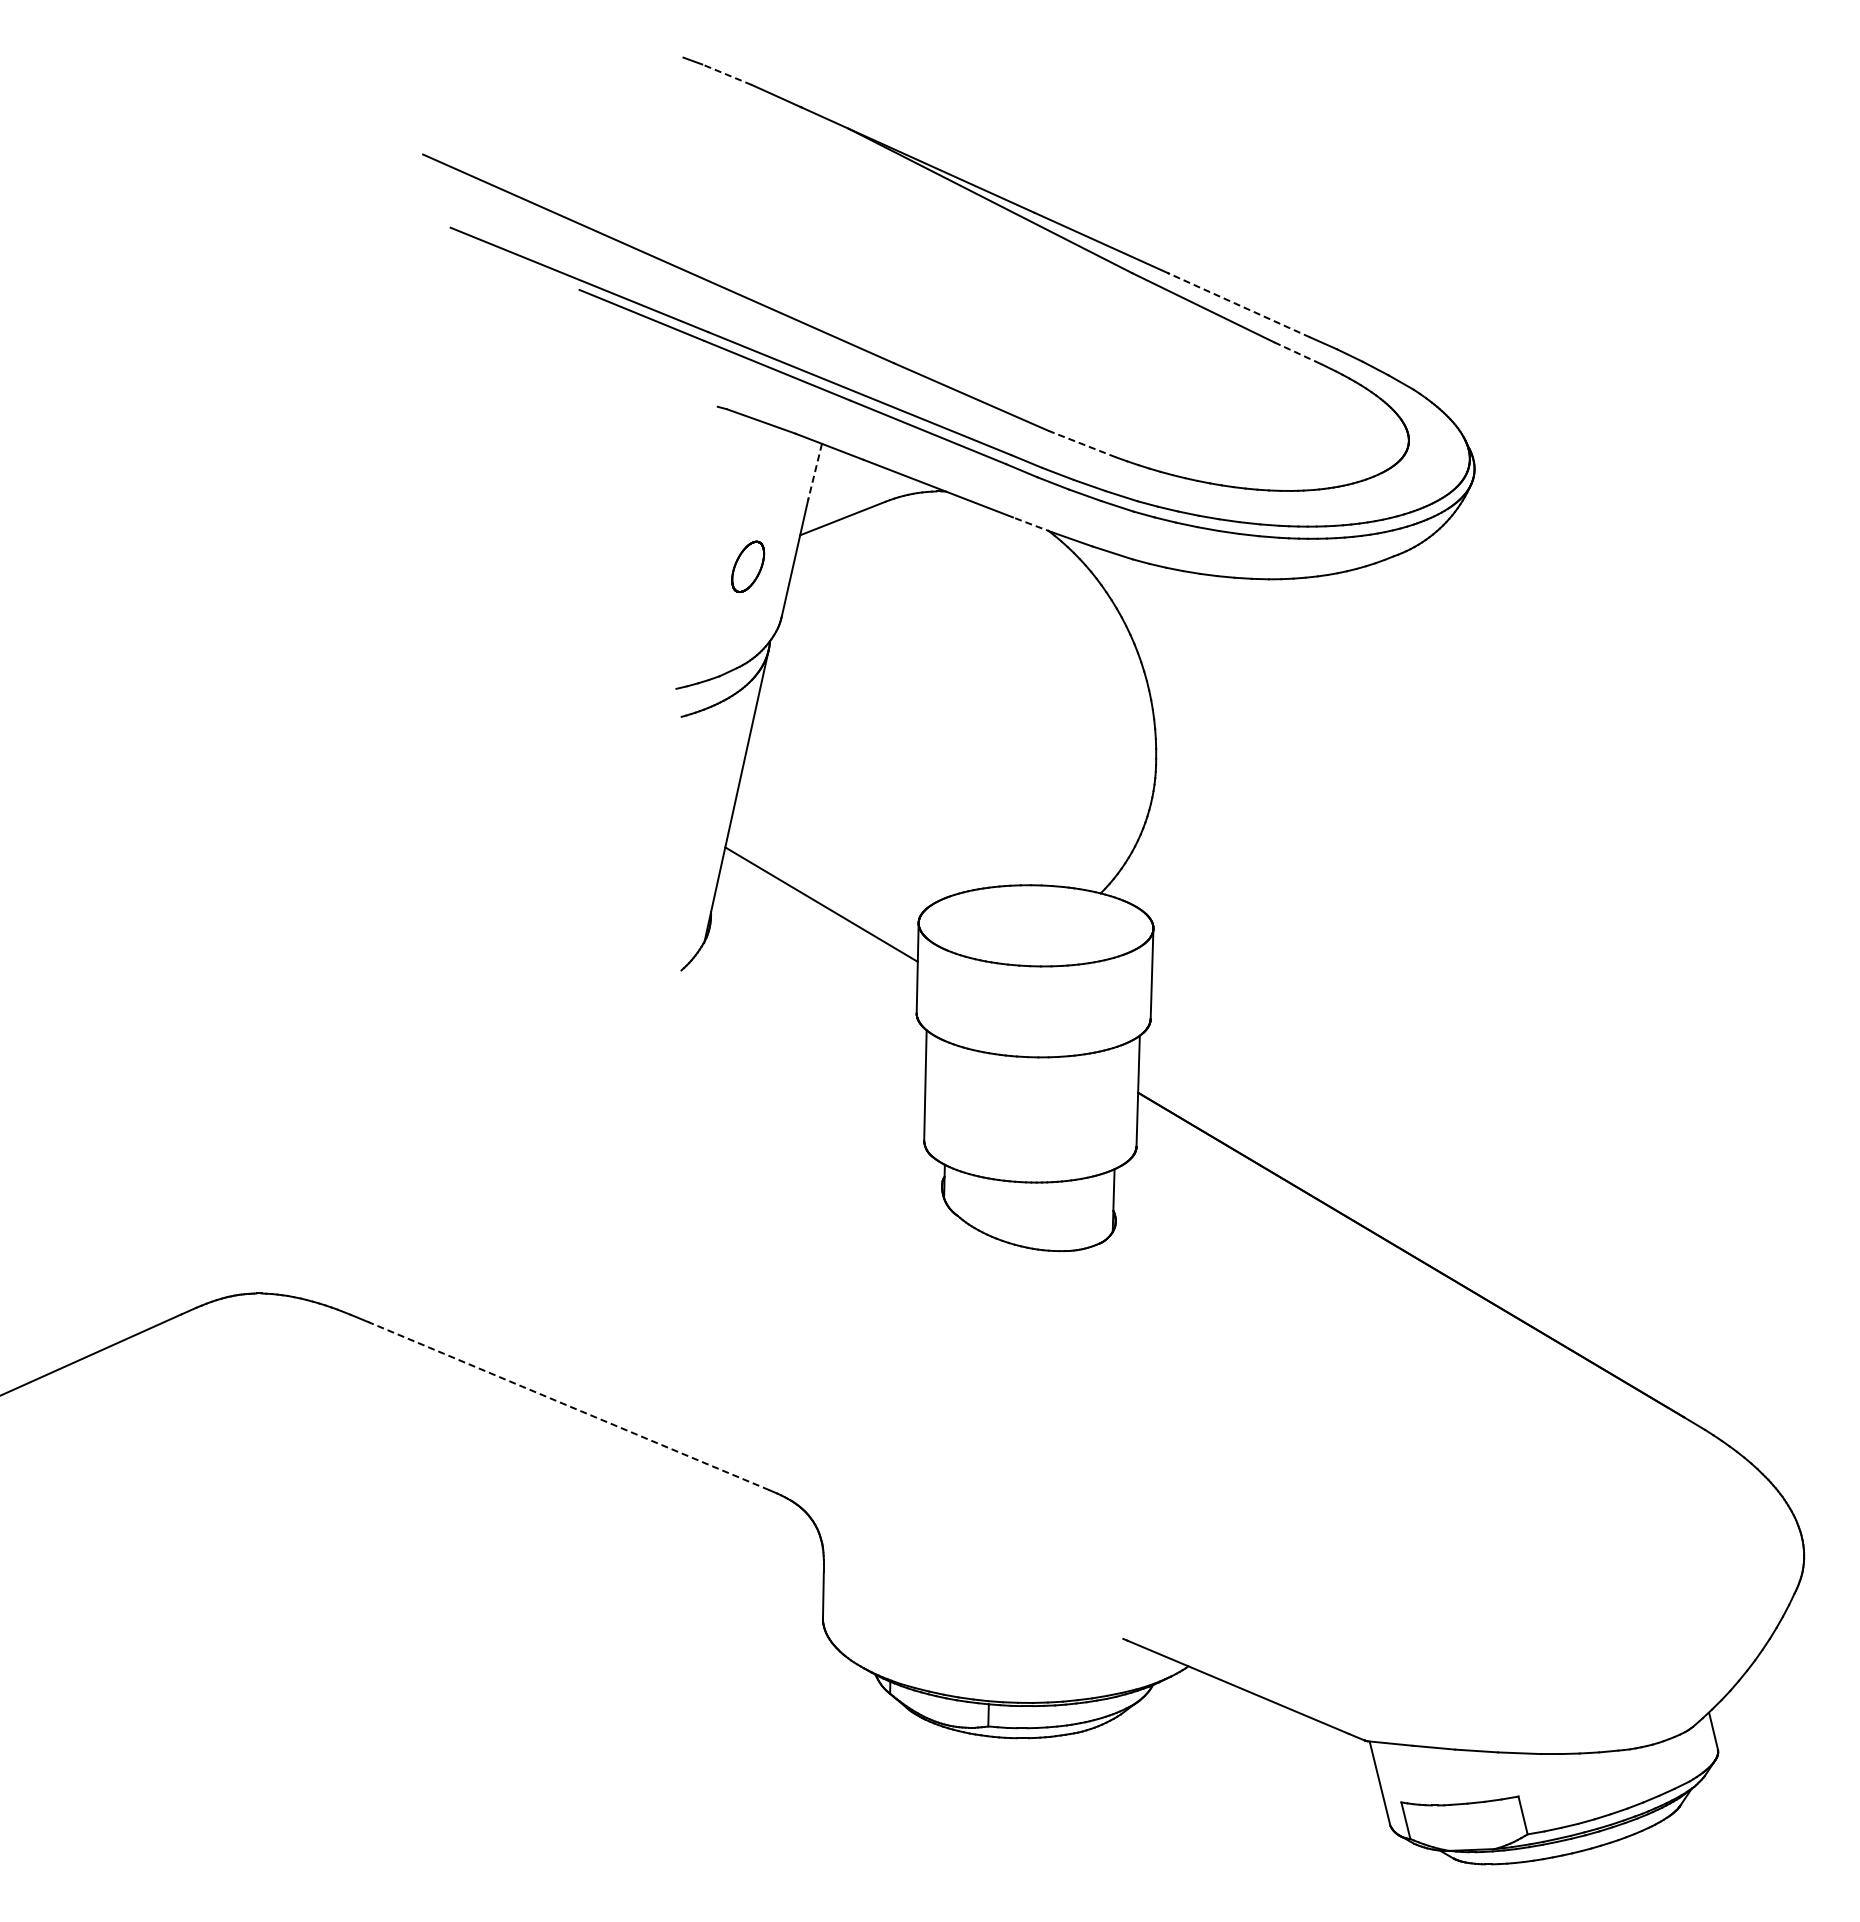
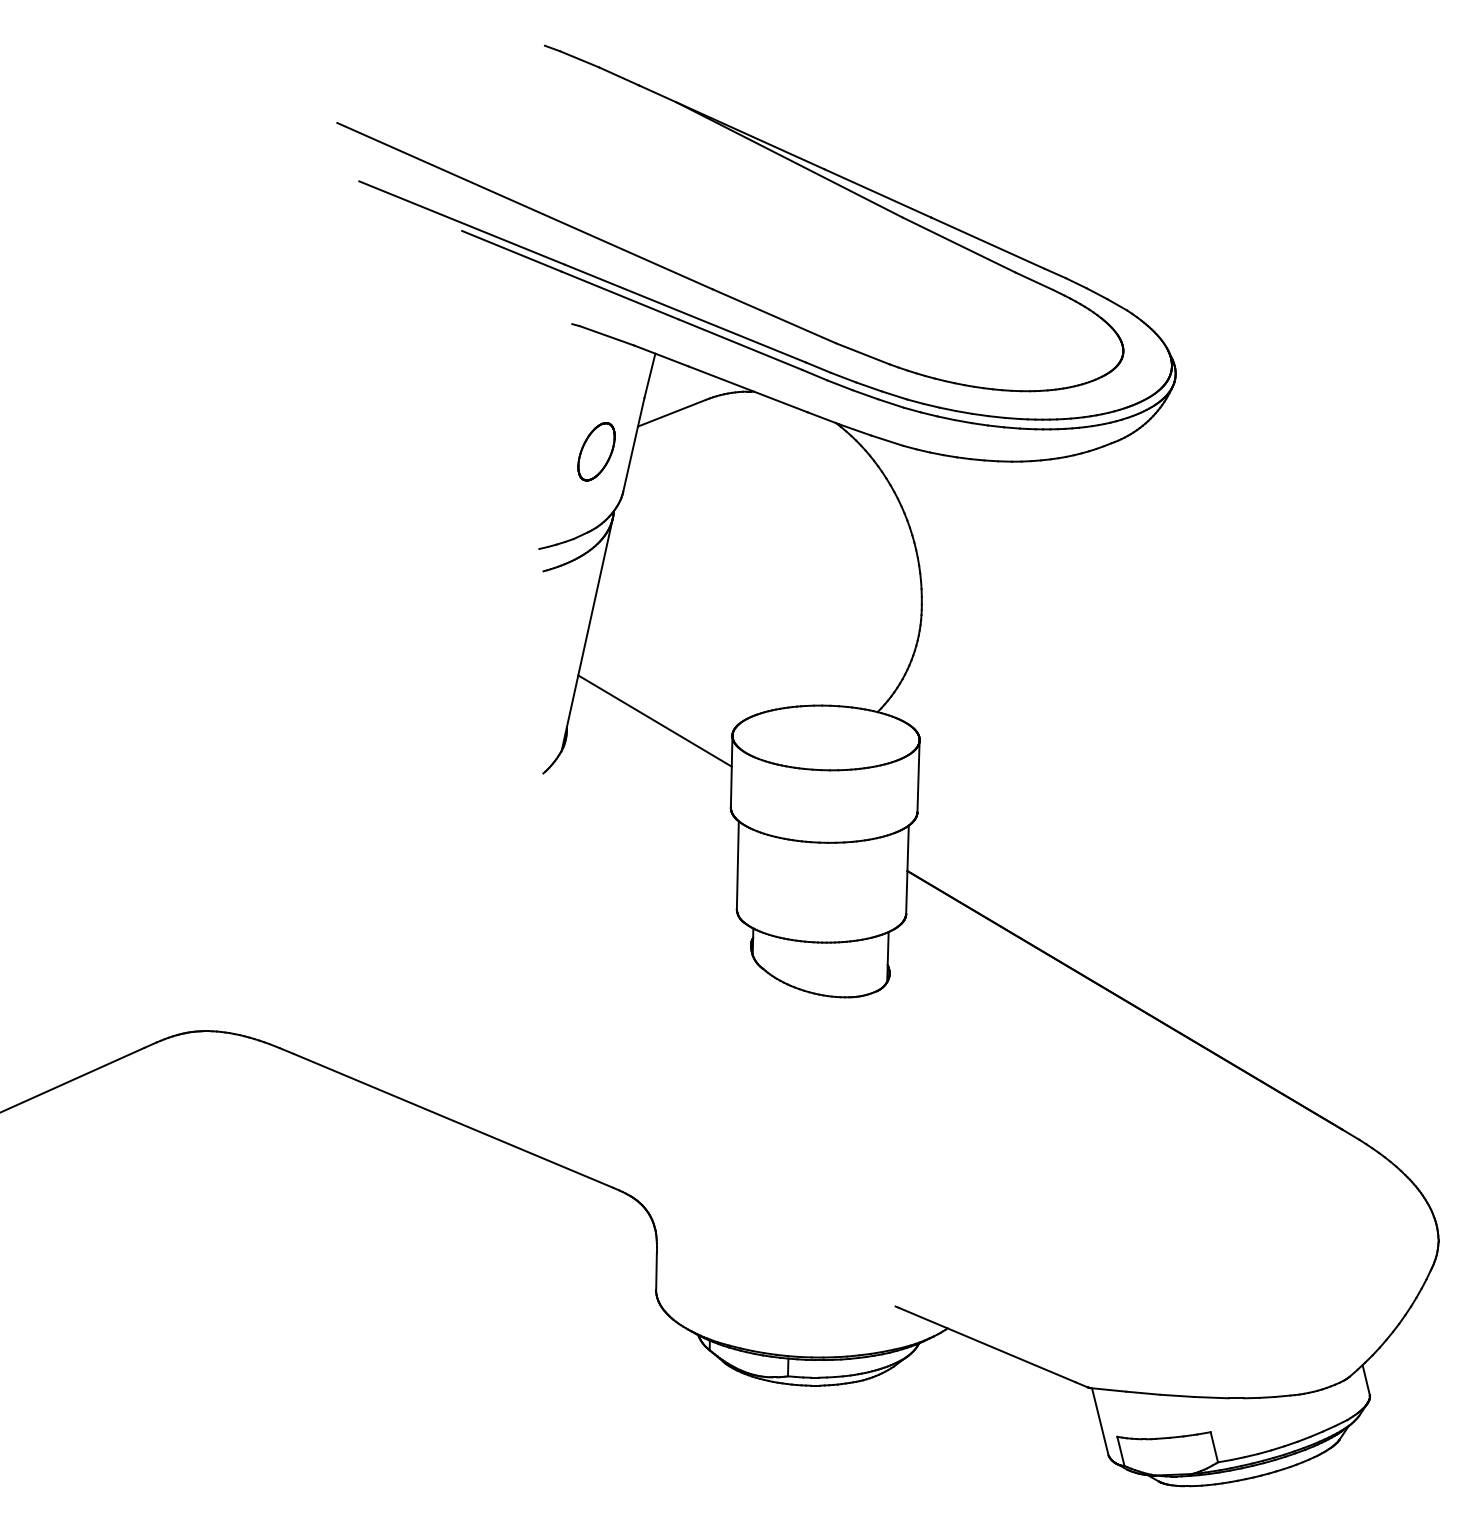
line: (727, 74) -> (580, 59), dashed -> solid
line: (1239, 305) -> (988, 243), dashed -> solid
line: (1297, 353) -> (1034, 281), dashed -> solid
line: (1081, 443) -> (862, 353), dashed -> solid
line: (815, 471) -> (650, 375), dashed -> solid
line: (1032, 524) -> (823, 417), dashed -> solid
part: (747, 566) -> (595, 451), size x1.43
line: (568, 1405) -> (453, 1120), dashed -> solid

